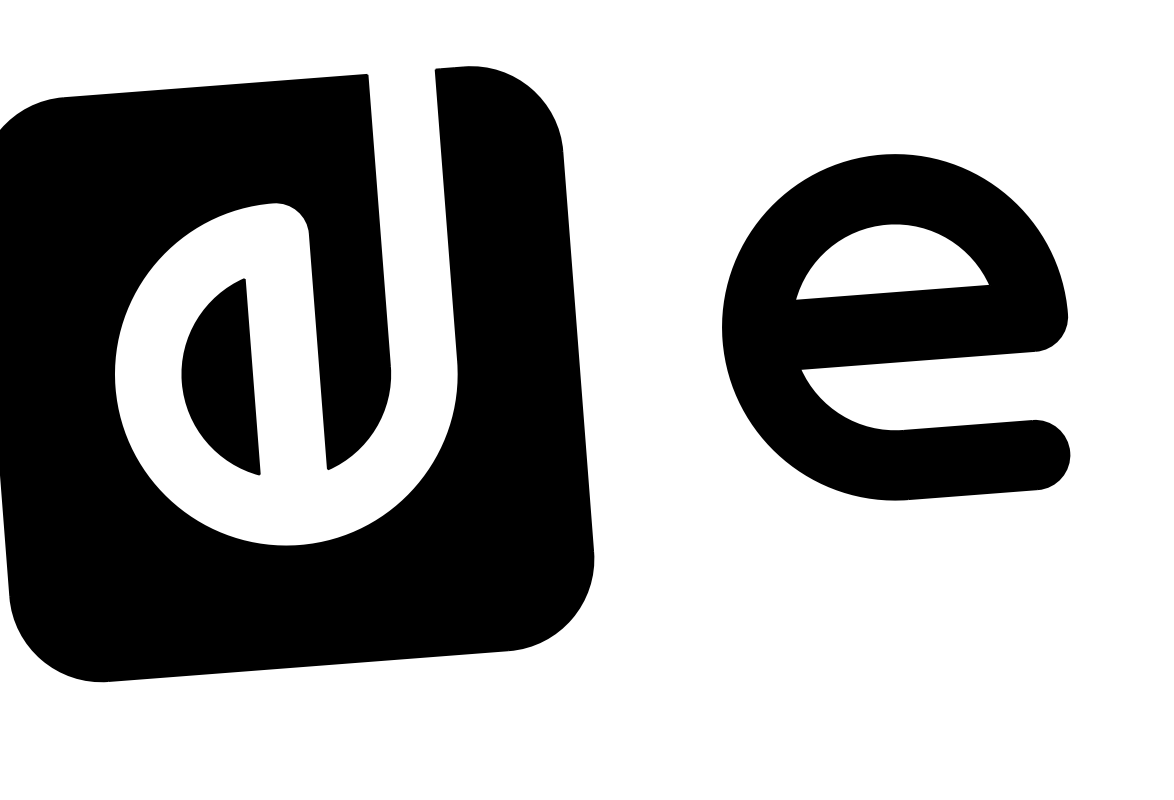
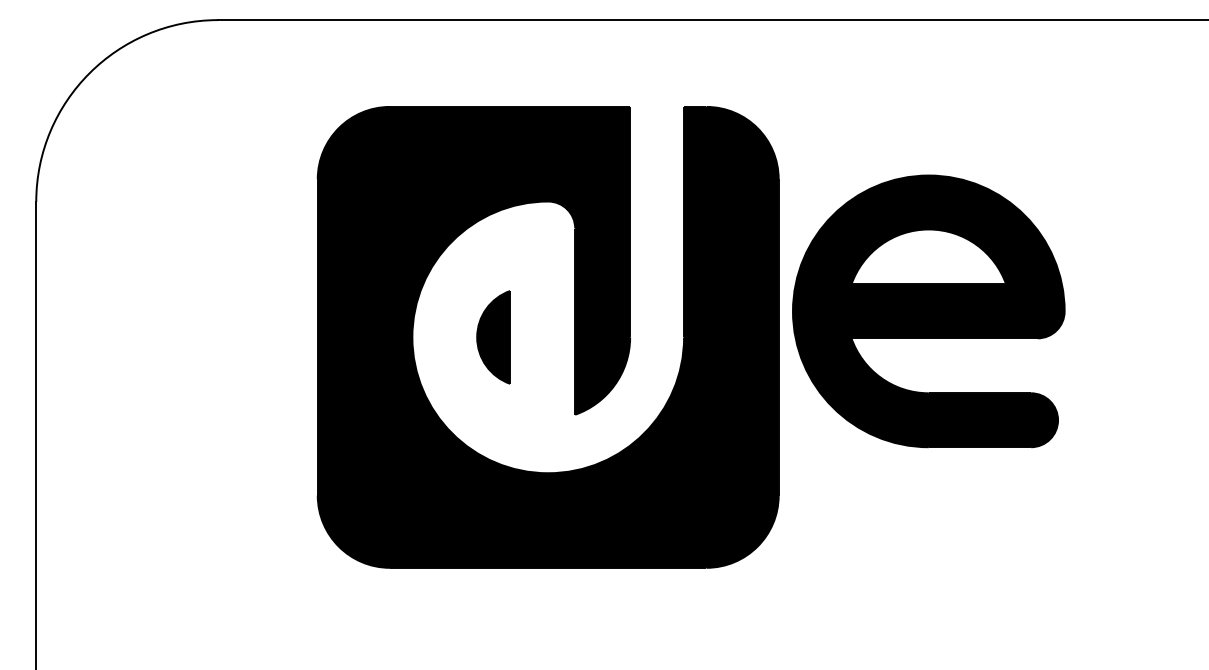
part: (894, 327) -> (928, 311), moved
part: (217, 379) -> (493, 337), size x0.6

